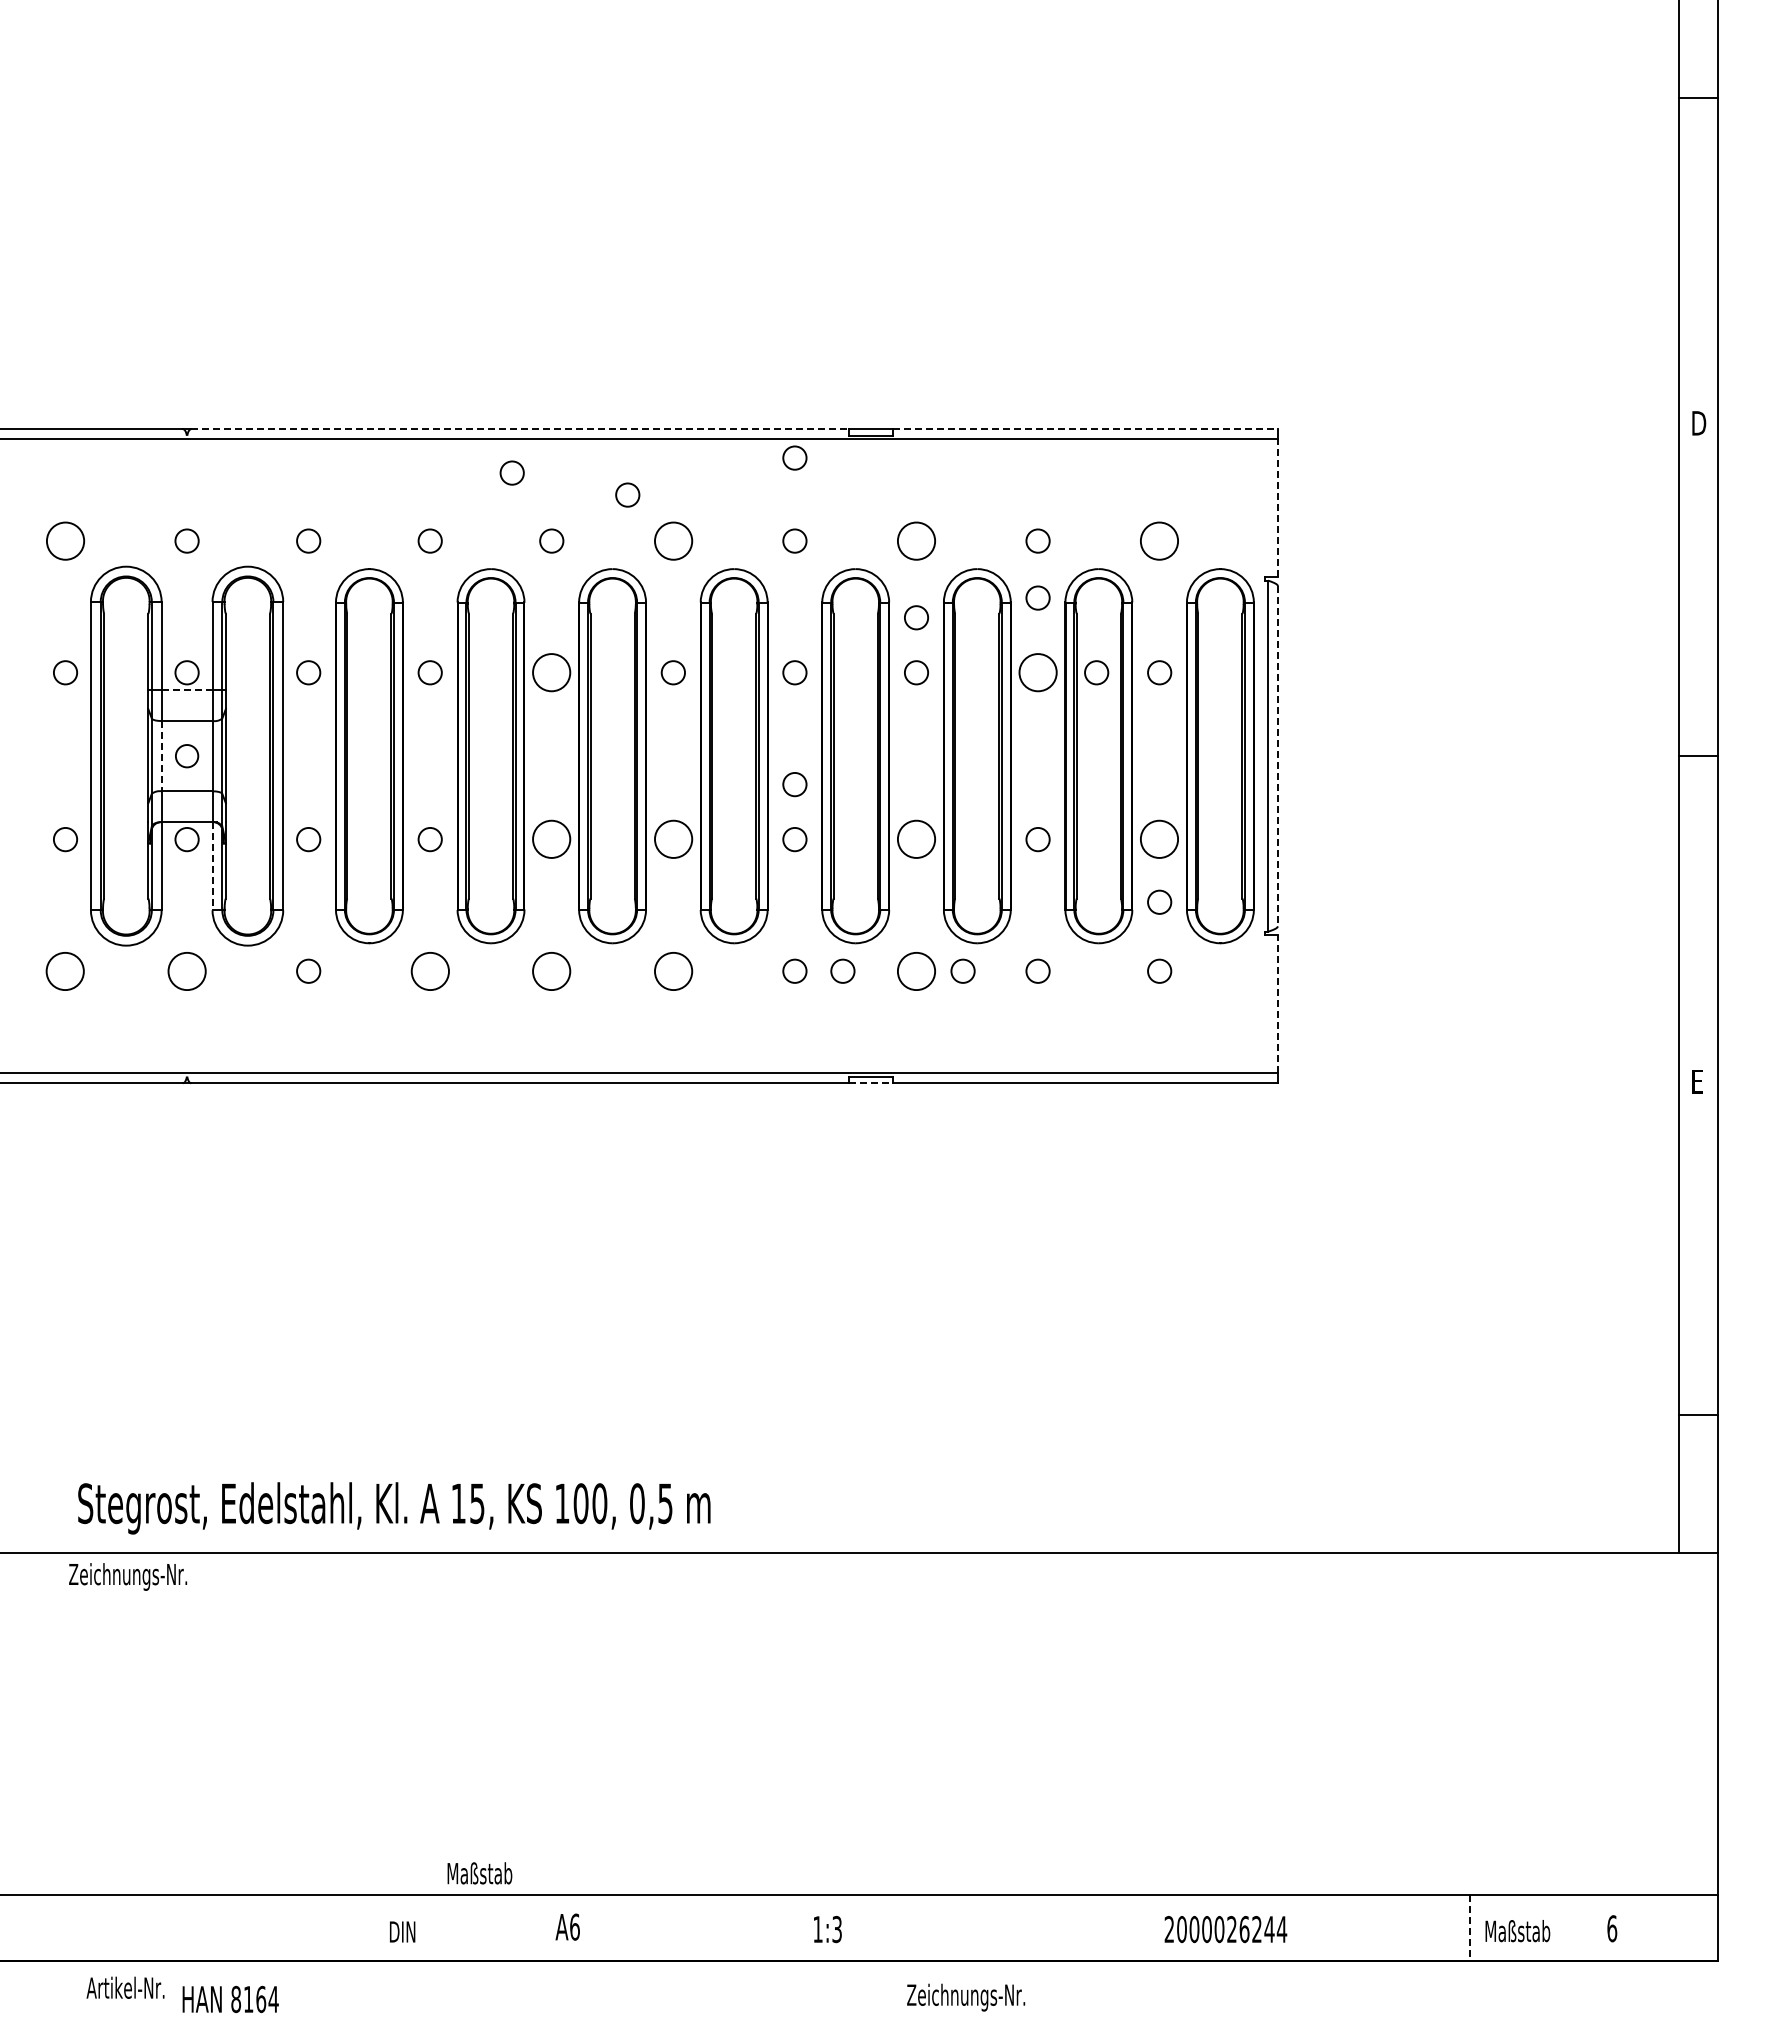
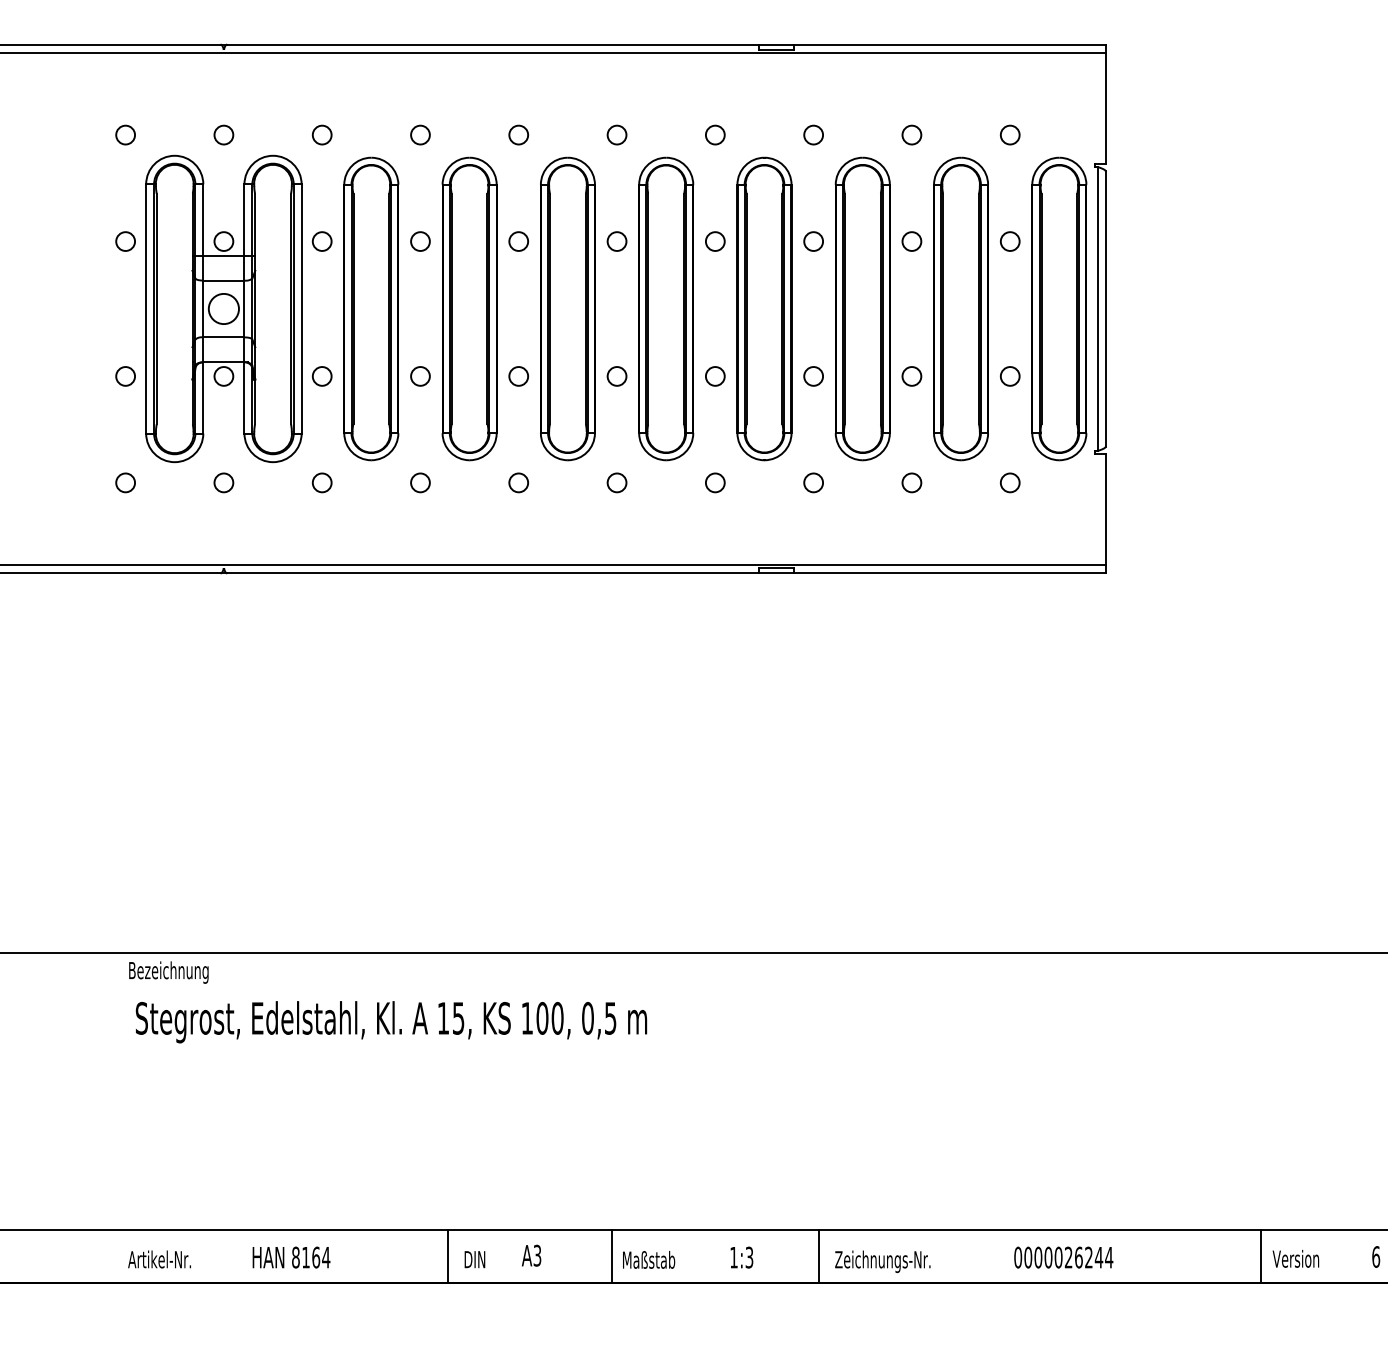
line: (520, 429) -> (493, 44), dashed -> solid
line: (1085, 429) -> (950, 44), dashed -> solid
circle: (794, 457) -> (714, 67), removed
circle: (511, 472) -> (486, 79), removed
circle: (627, 494) -> (579, 97), removed
line: (1277, 507) -> (1105, 107), dashed -> solid
circle: (65, 540) -> (125, 134), size x0.62
circle: (672, 540) -> (616, 134), size x0.62
circle: (916, 540) -> (813, 134), size x0.62
circle: (1159, 540) -> (1010, 134), size x0.62
circle: (1037, 597) -> (911, 180), removed
circle: (916, 617) -> (813, 196), removed
circle: (551, 672) -> (518, 241), size x0.62
circle: (1037, 672) -> (911, 241), size x0.62
circle: (1096, 672) -> (959, 241), removed
line: (186, 690) -> (223, 255), dashed -> solid
circle: (186, 755) -> (223, 308), size x1.67
line: (161, 756) -> (203, 309), dashed -> solid
line: (1277, 756) -> (1105, 309), dashed -> solid
circle: (794, 784) -> (714, 331), removed
circle: (551, 839) -> (518, 376), size x0.62
circle: (672, 839) -> (616, 376), size x0.62
circle: (916, 839) -> (813, 376), size x0.62
circle: (1159, 839) -> (1010, 376), size x0.62
line: (212, 866) -> (244, 398), dashed -> solid
circle: (1159, 901) -> (1010, 426), removed
circle: (65, 970) -> (125, 482), size x0.62
circle: (186, 970) -> (223, 482), size x0.62
circle: (429, 970) -> (419, 482), size x0.62
circle: (551, 970) -> (518, 482), size x0.62
circle: (672, 970) -> (616, 482), size x0.62
circle: (842, 970) -> (753, 482), removed
circle: (916, 970) -> (813, 482), size x0.62
circle: (962, 970) -> (850, 482), removed
line: (1277, 1003) -> (1105, 508), dashed -> solid
line: (870, 1083) -> (776, 573), dashed -> solid
text: (394, 1508) -> (391, 1022), moved
text: (128, 1576) -> (176, 972), Zeichnungs-Nr. -> Bezeichnung
text: (479, 1873) -> (648, 1260), moved
text: (574, 1926) -> (537, 1255), A6 -> A3
line: (464, 1928) -> (448, 1256), added
line: (667, 1928) -> (612, 1256), added
line: (923, 1928) -> (819, 1256), added
line: (1470, 1928) -> (1261, 1256), dashed -> solid
text: (1169, 1929) -> (1018, 1257), 2000026244 -> 0000026244
text: (402, 1931) -> (474, 1259), moved
text: (1517, 1931) -> (1299, 1259), Maßstab -> Version
text: (125, 1987) -> (159, 1259), moved
text: (966, 1997) -> (883, 1261), moved
text: (230, 1998) -> (291, 1256), moved

